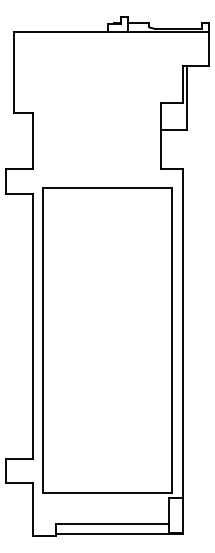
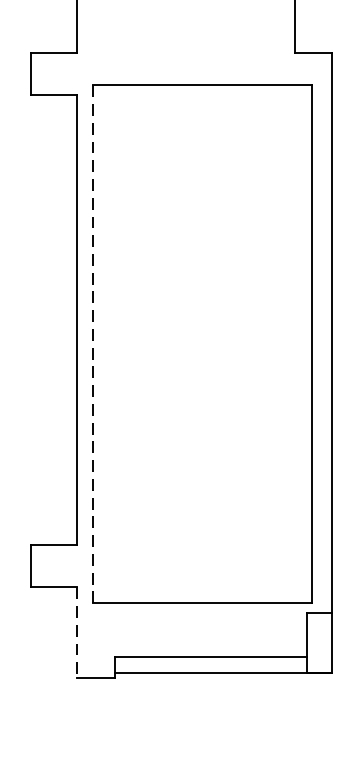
line: (42, 339) -> (92, 342), solid -> dashed
line: (33, 509) -> (77, 632), solid -> dashed

